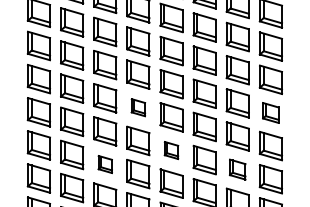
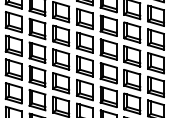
part: (138, 107) -> (61, 35), size x1.67
part: (270, 112) -> (155, 39), size x1.43
part: (171, 150) -> (84, 66), size x1.67
part: (105, 164) -> (37, 76), size x1.67
part: (237, 169) -> (132, 79), size x1.43

